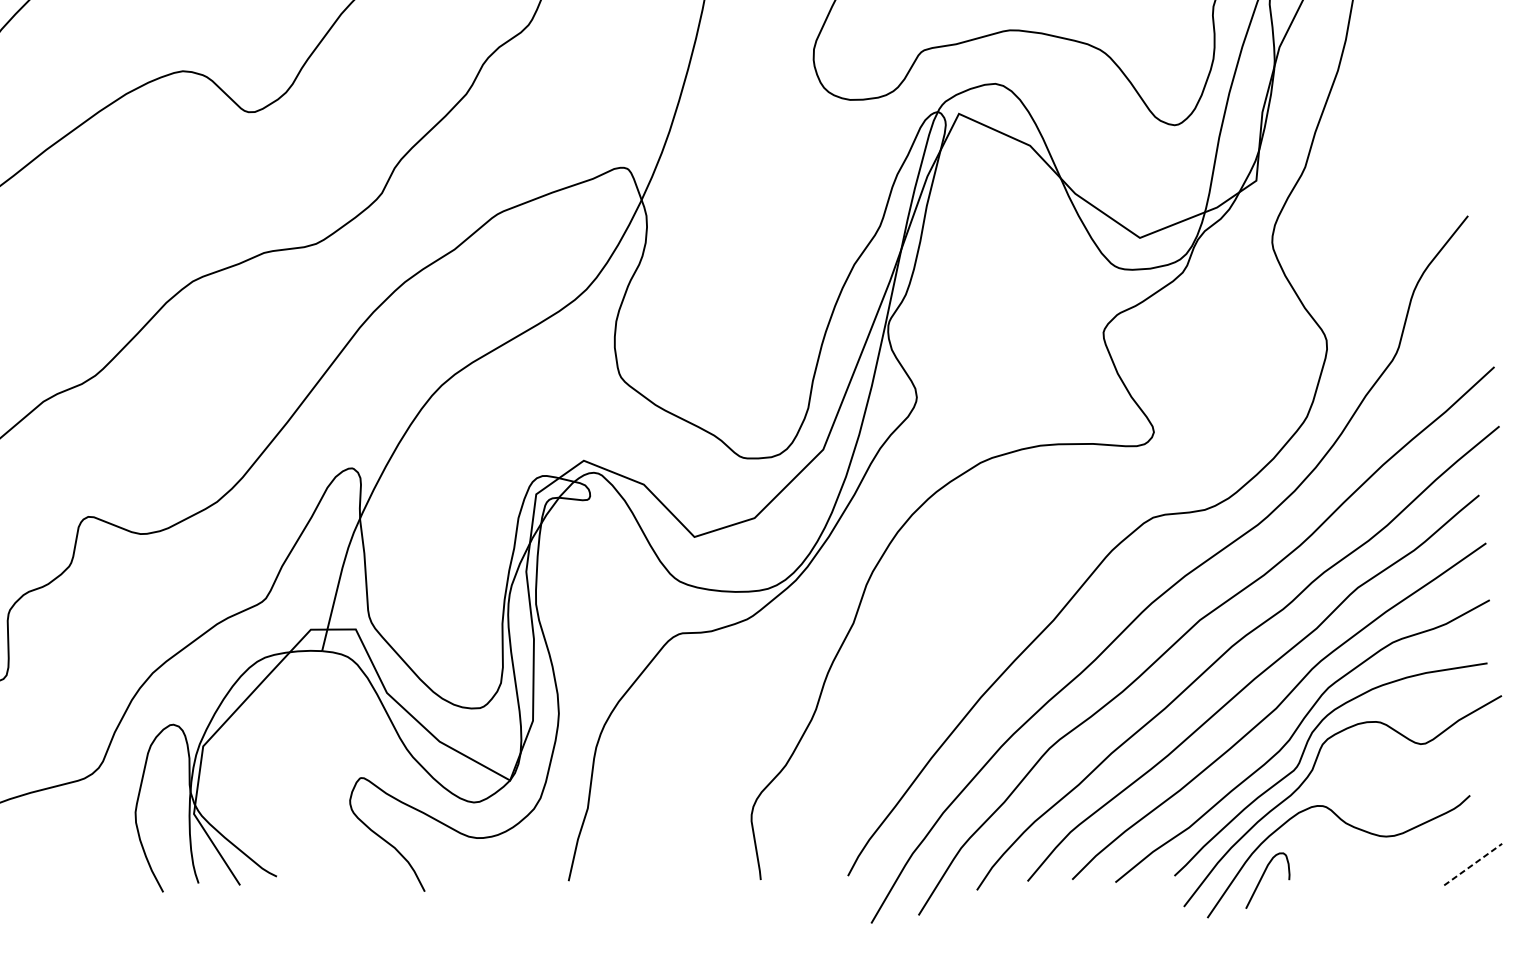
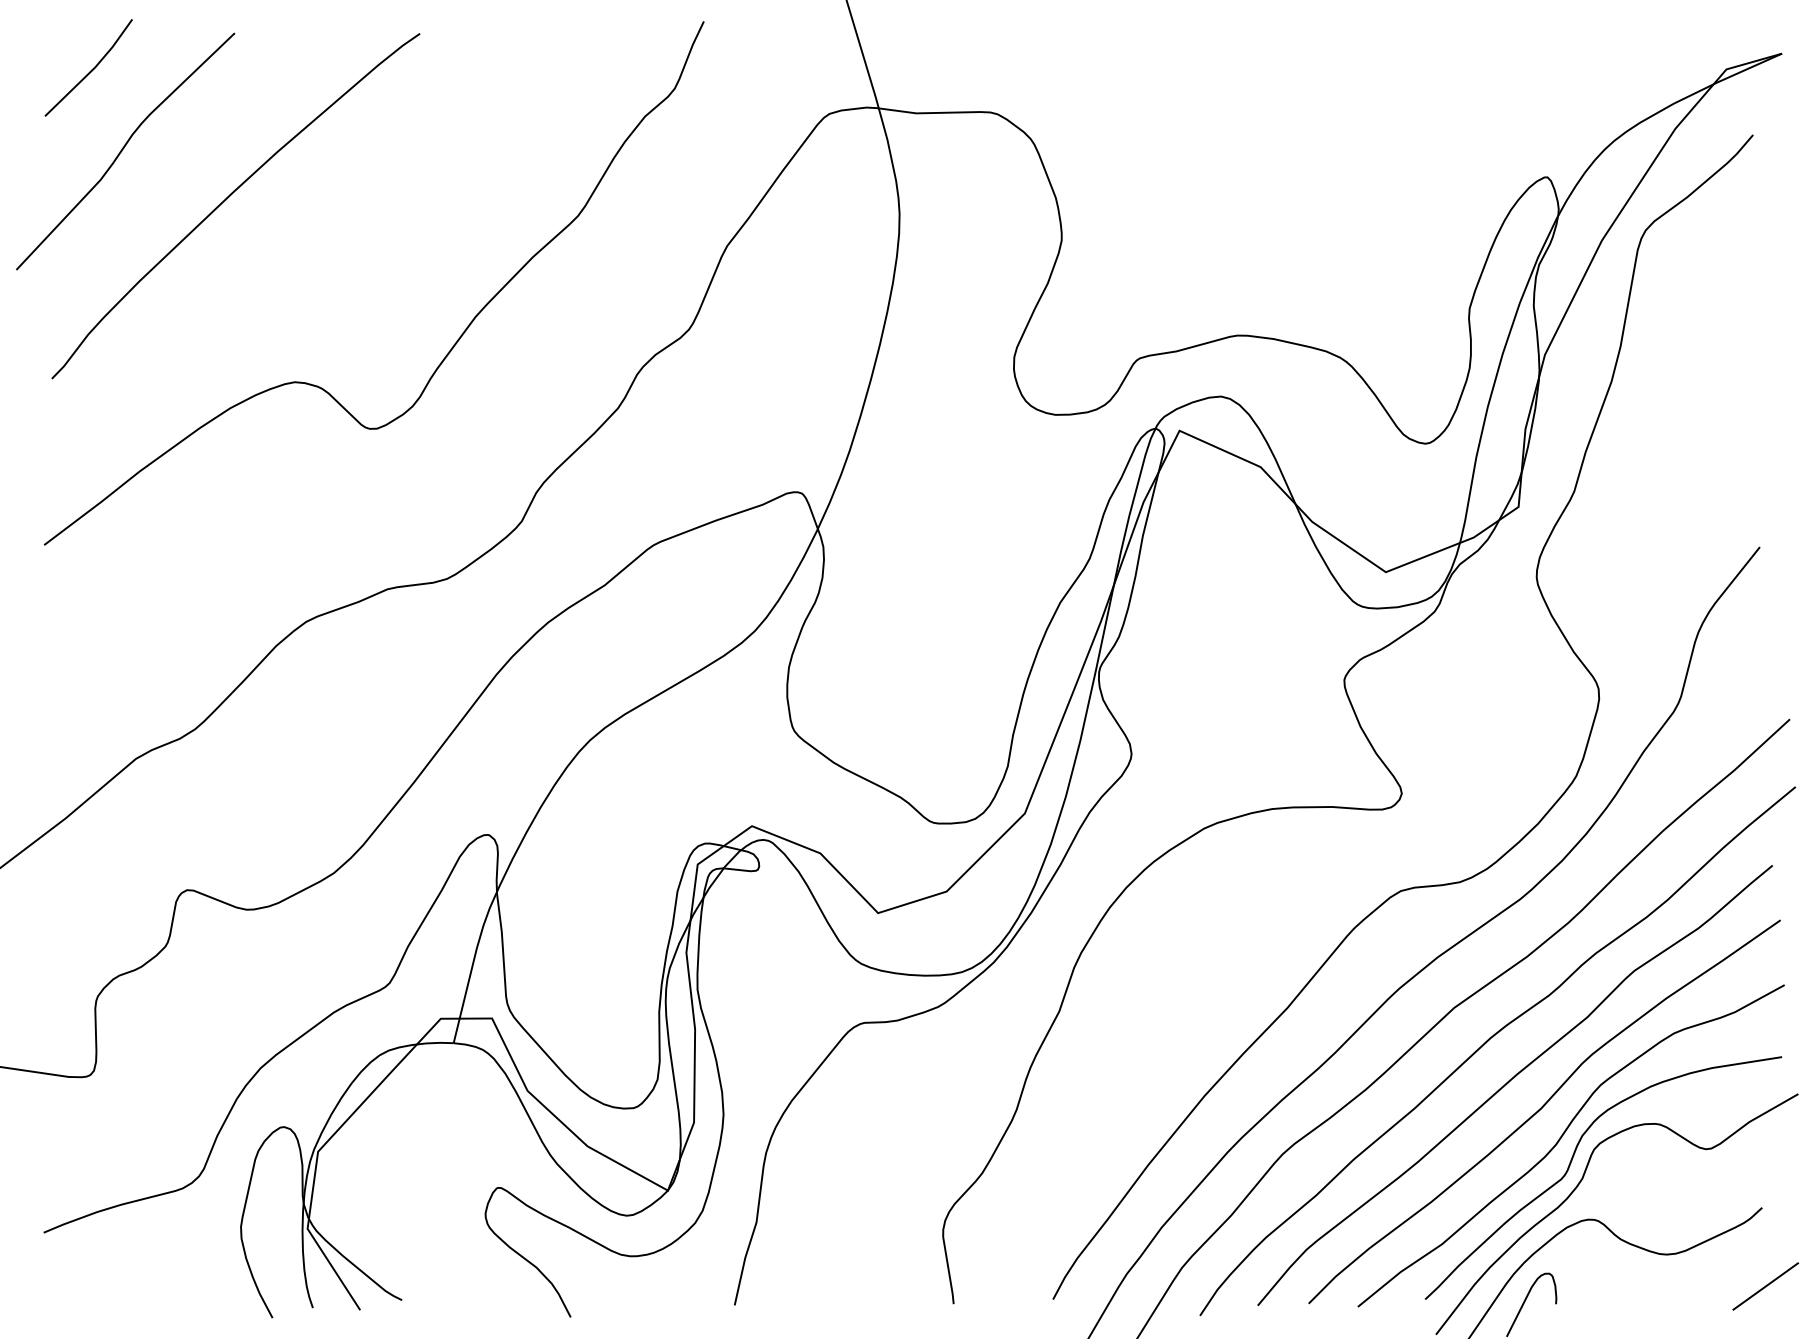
line: (1473, 864) -> (1765, 1286), dashed -> solid

